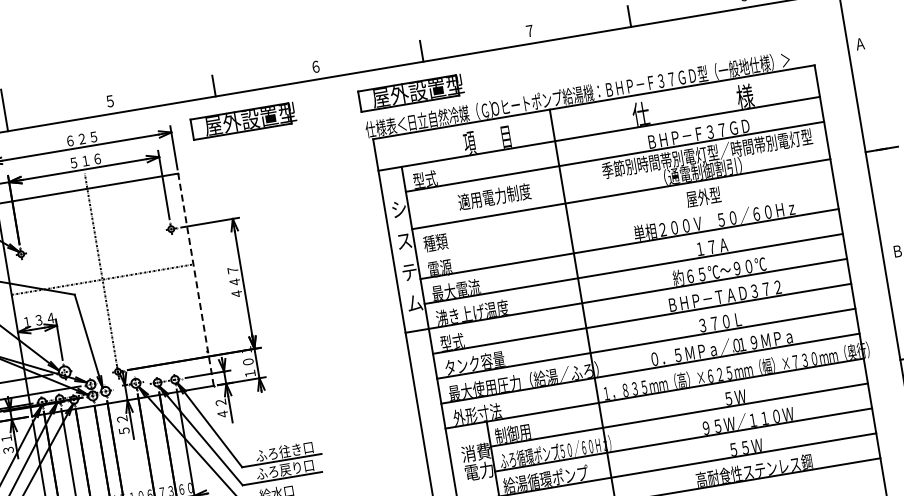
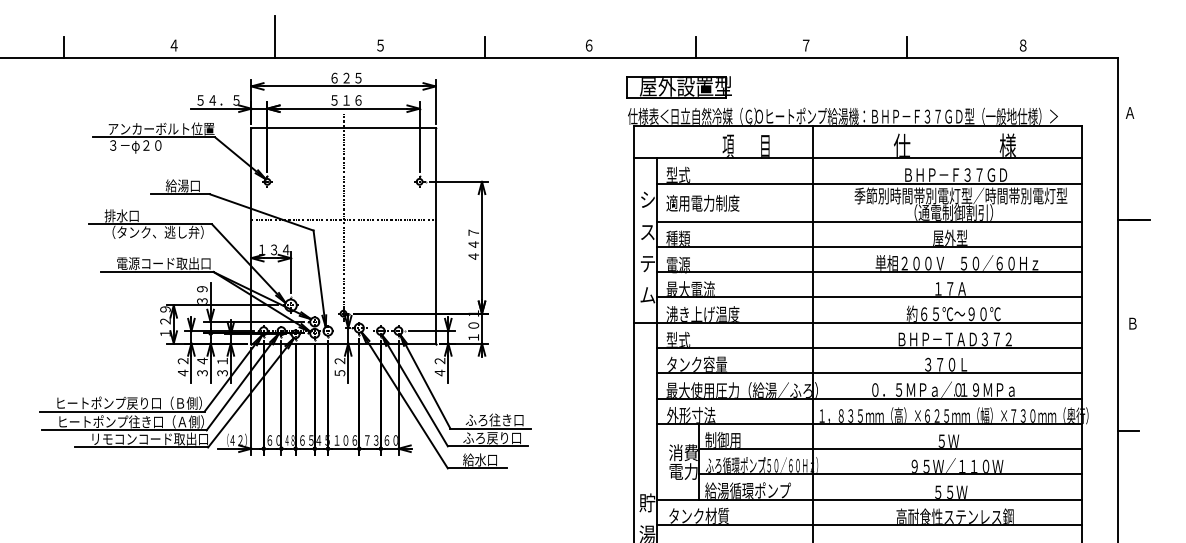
part: (243, 121) -> (508, 87), removed
text: (494, 197) -> (702, 203), moved
line: (625, 218) -> (869, 246), added
line: (195, 279) -> (435, 235), dashed -> solid

